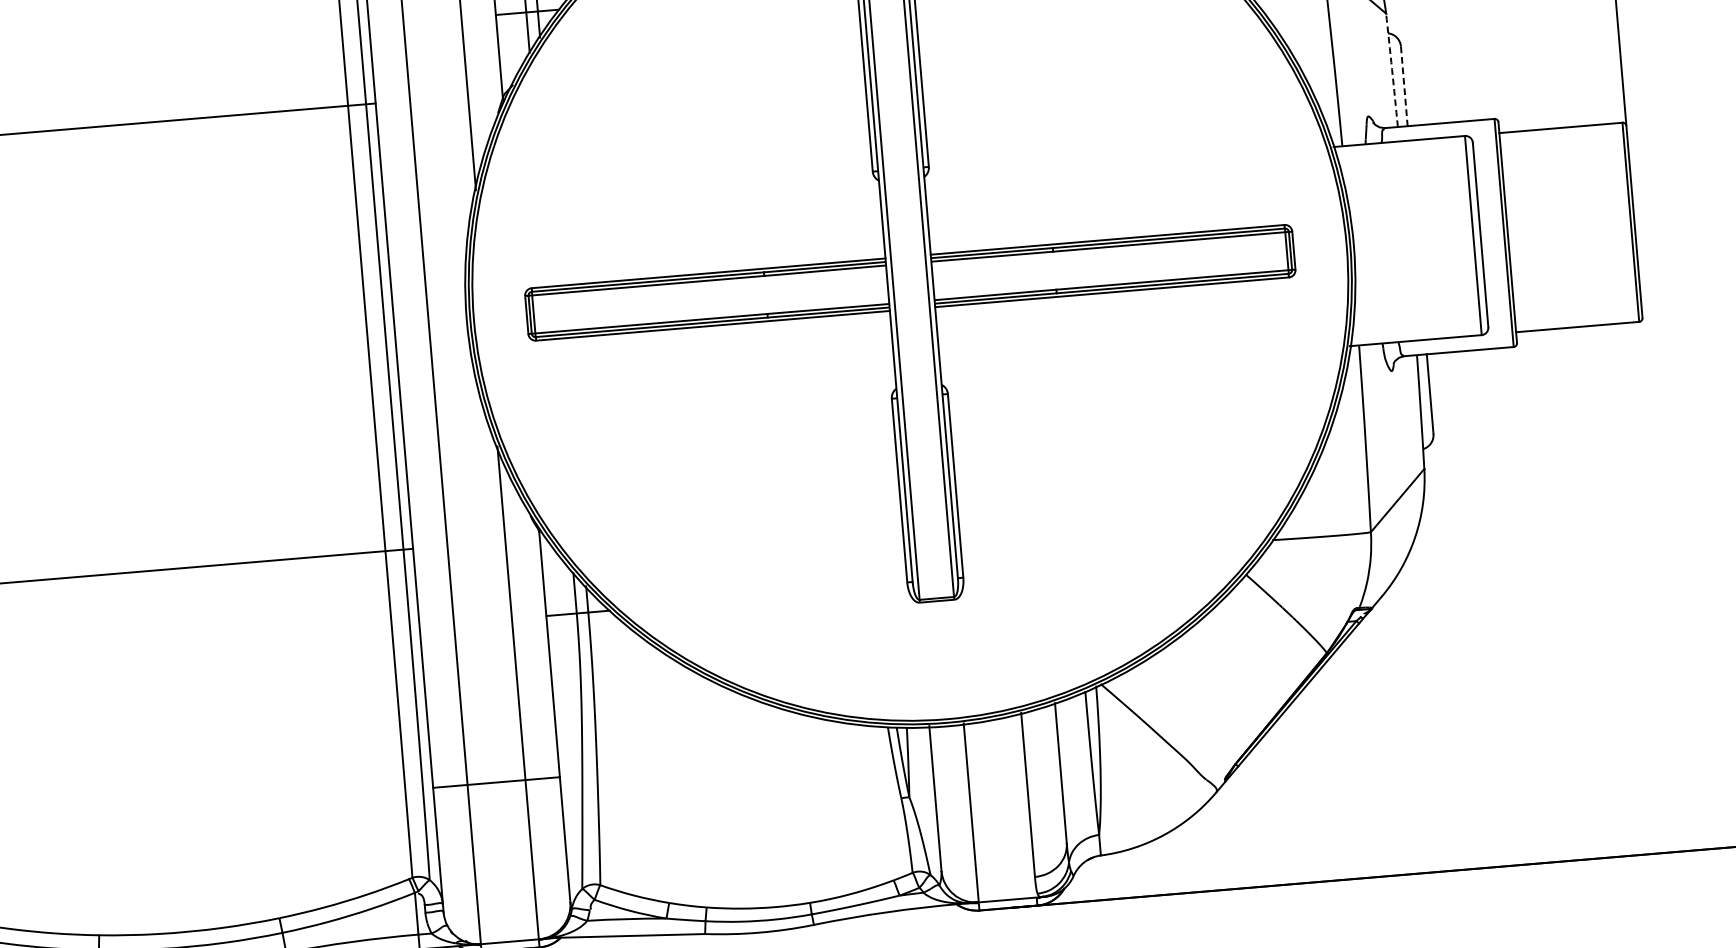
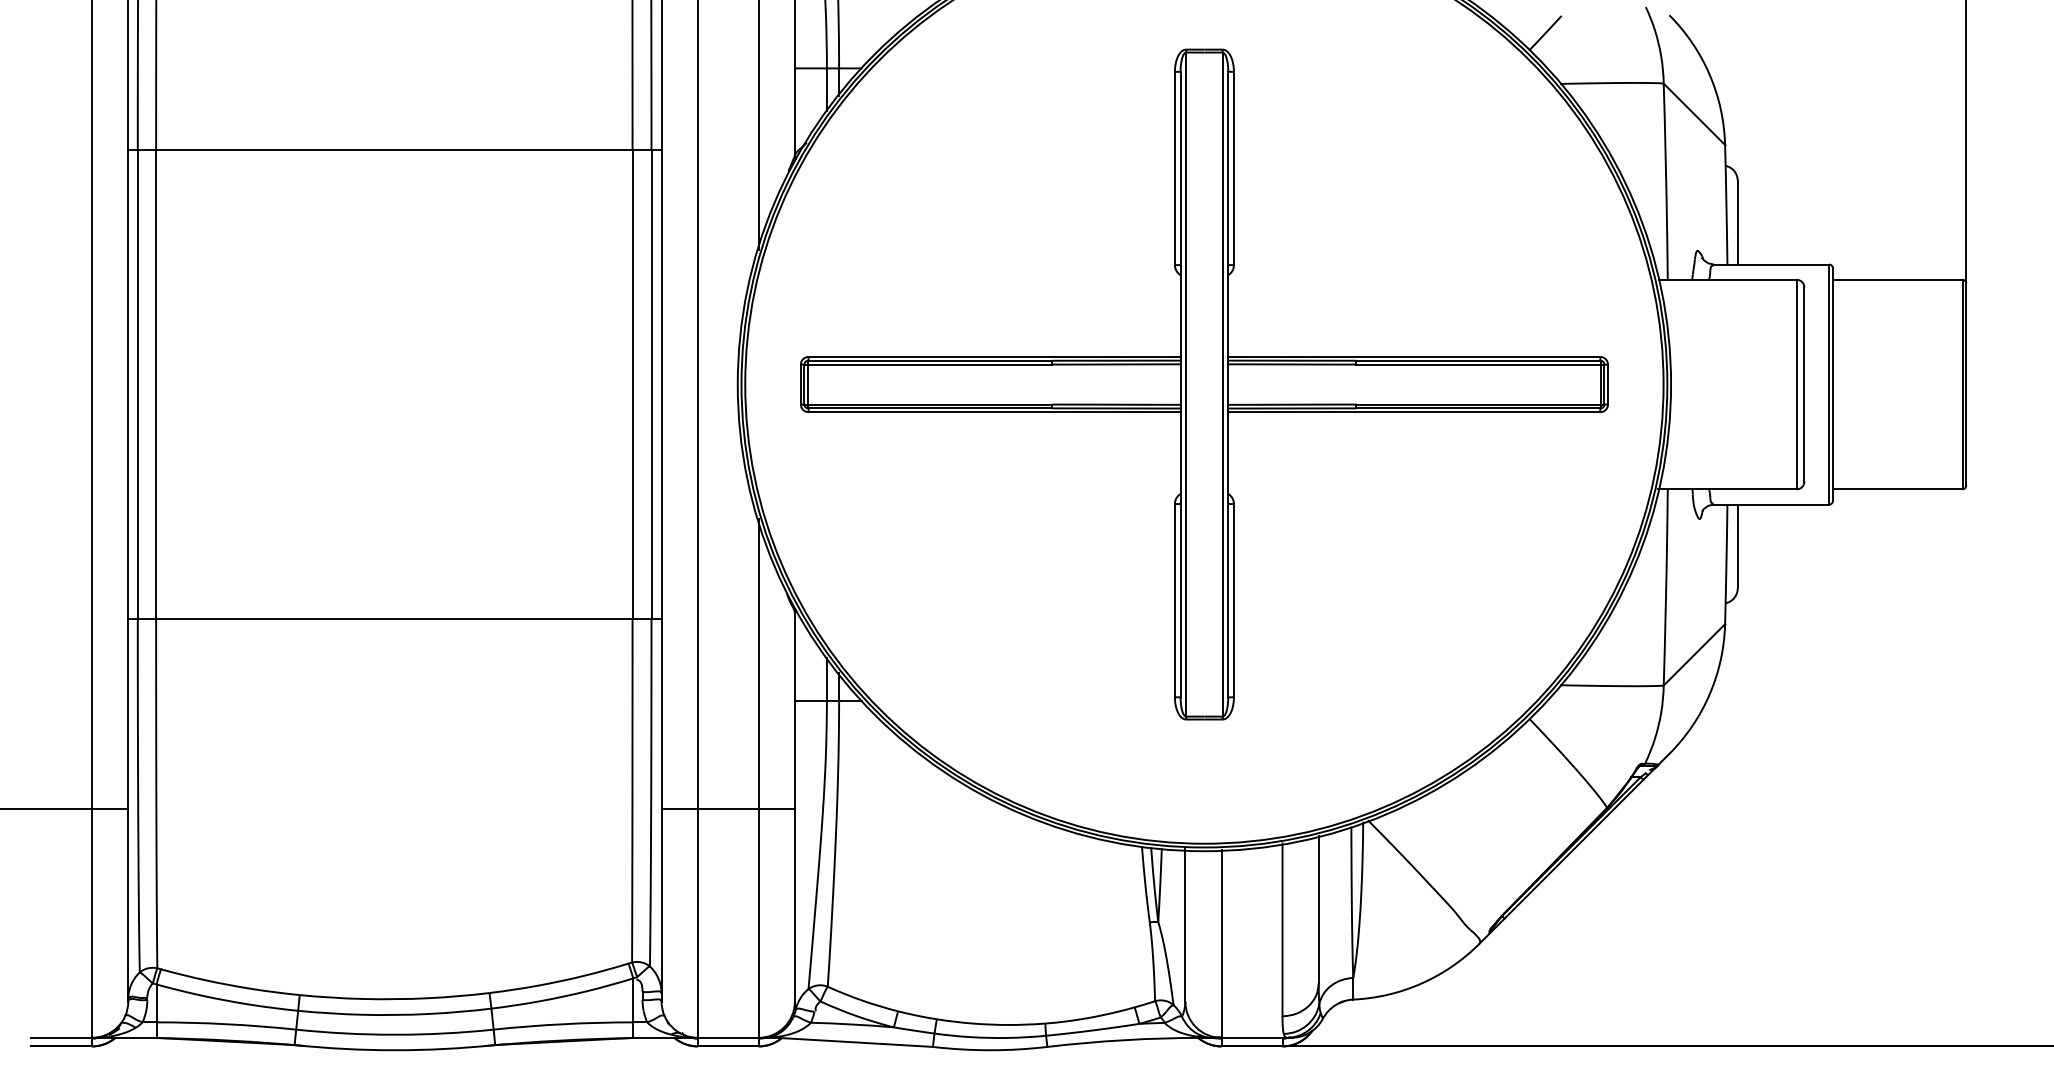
arc: (1392, 70) -> (1726, 204), dashed -> solid
line: (1404, 86) -> (1737, 222), dashed -> solid
line: (495, 782) -> (727, 809), moved

